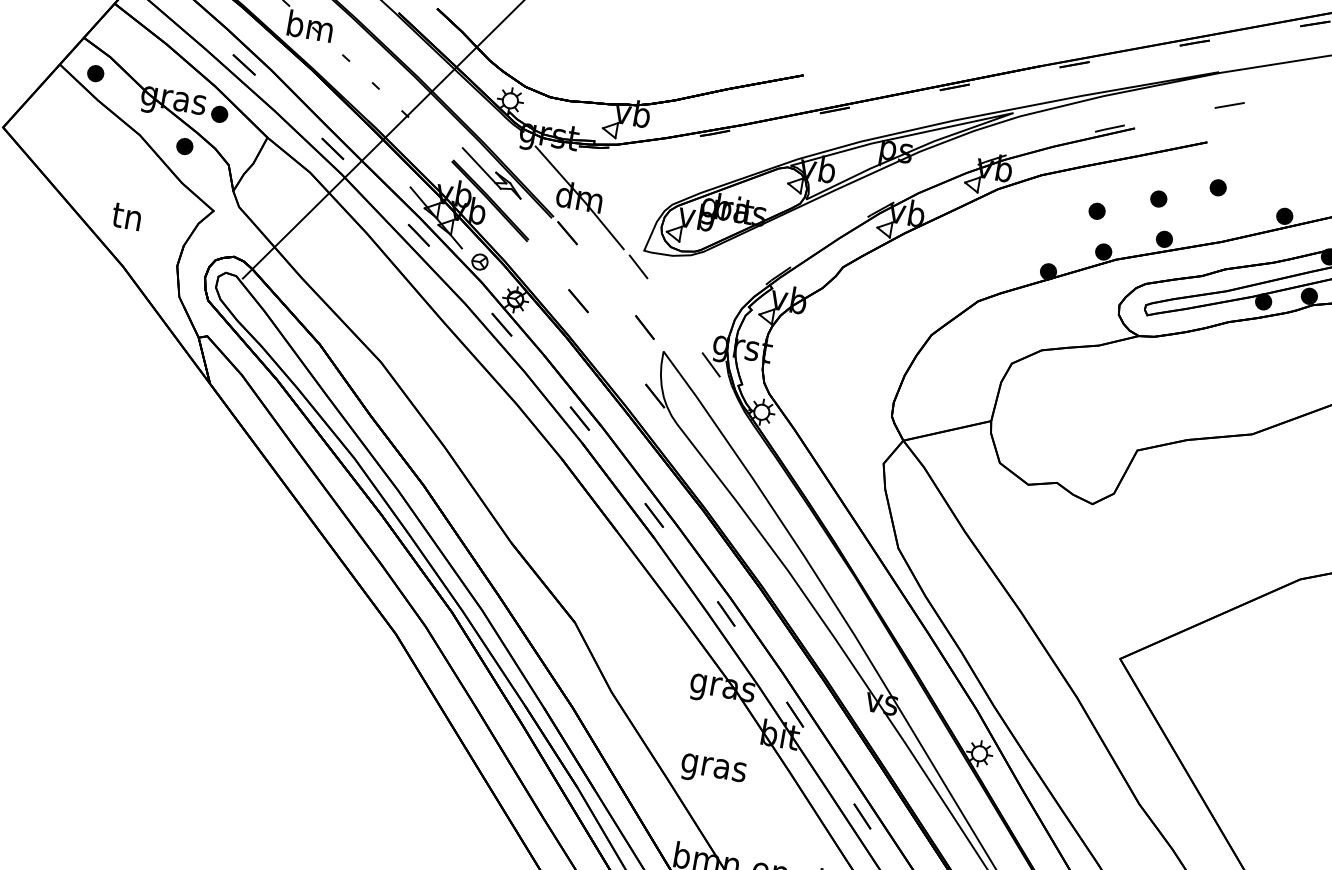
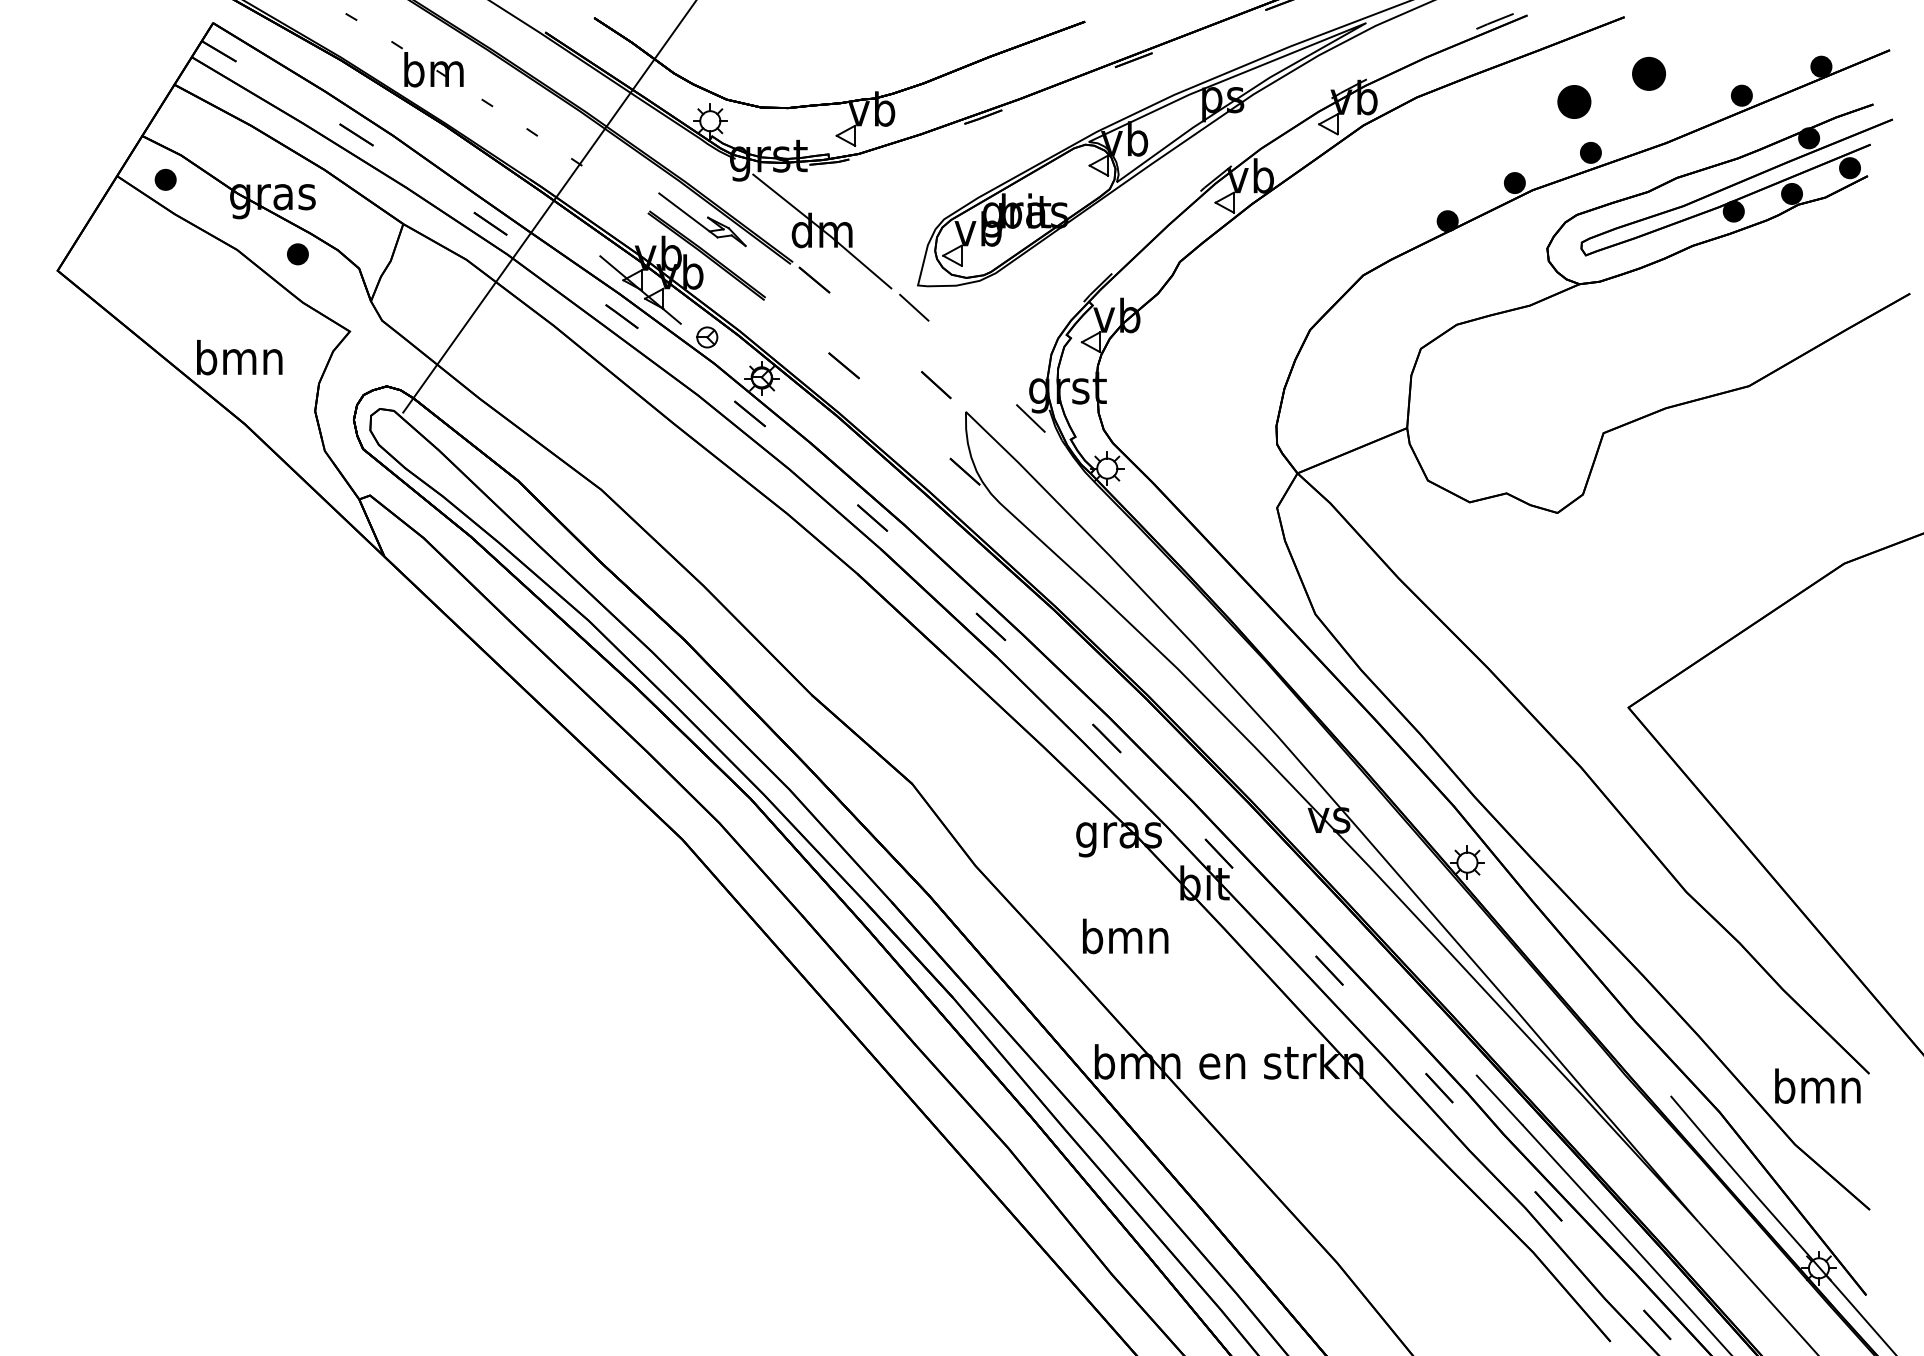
part: (219, 114) -> (335, 204), removed
part: (1217, 187) -> (1648, 73), size x1.6
part: (1158, 198) -> (1574, 101), size x1.6
part: (1097, 211) -> (1497, 131), removed
text: (127, 216) -> (239, 357), tn -> bmn
text: (713, 767) -> (1125, 940), gras -> bmn

